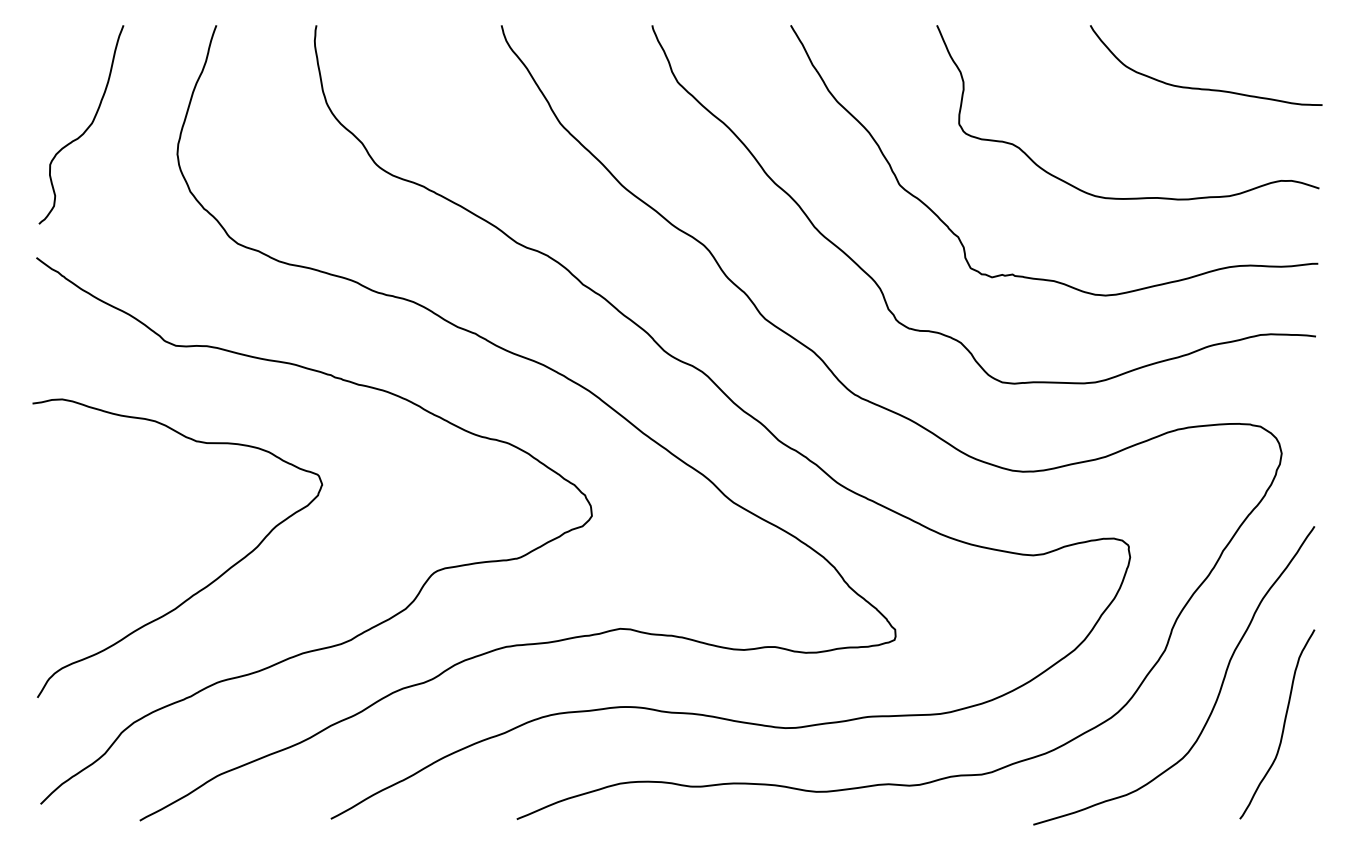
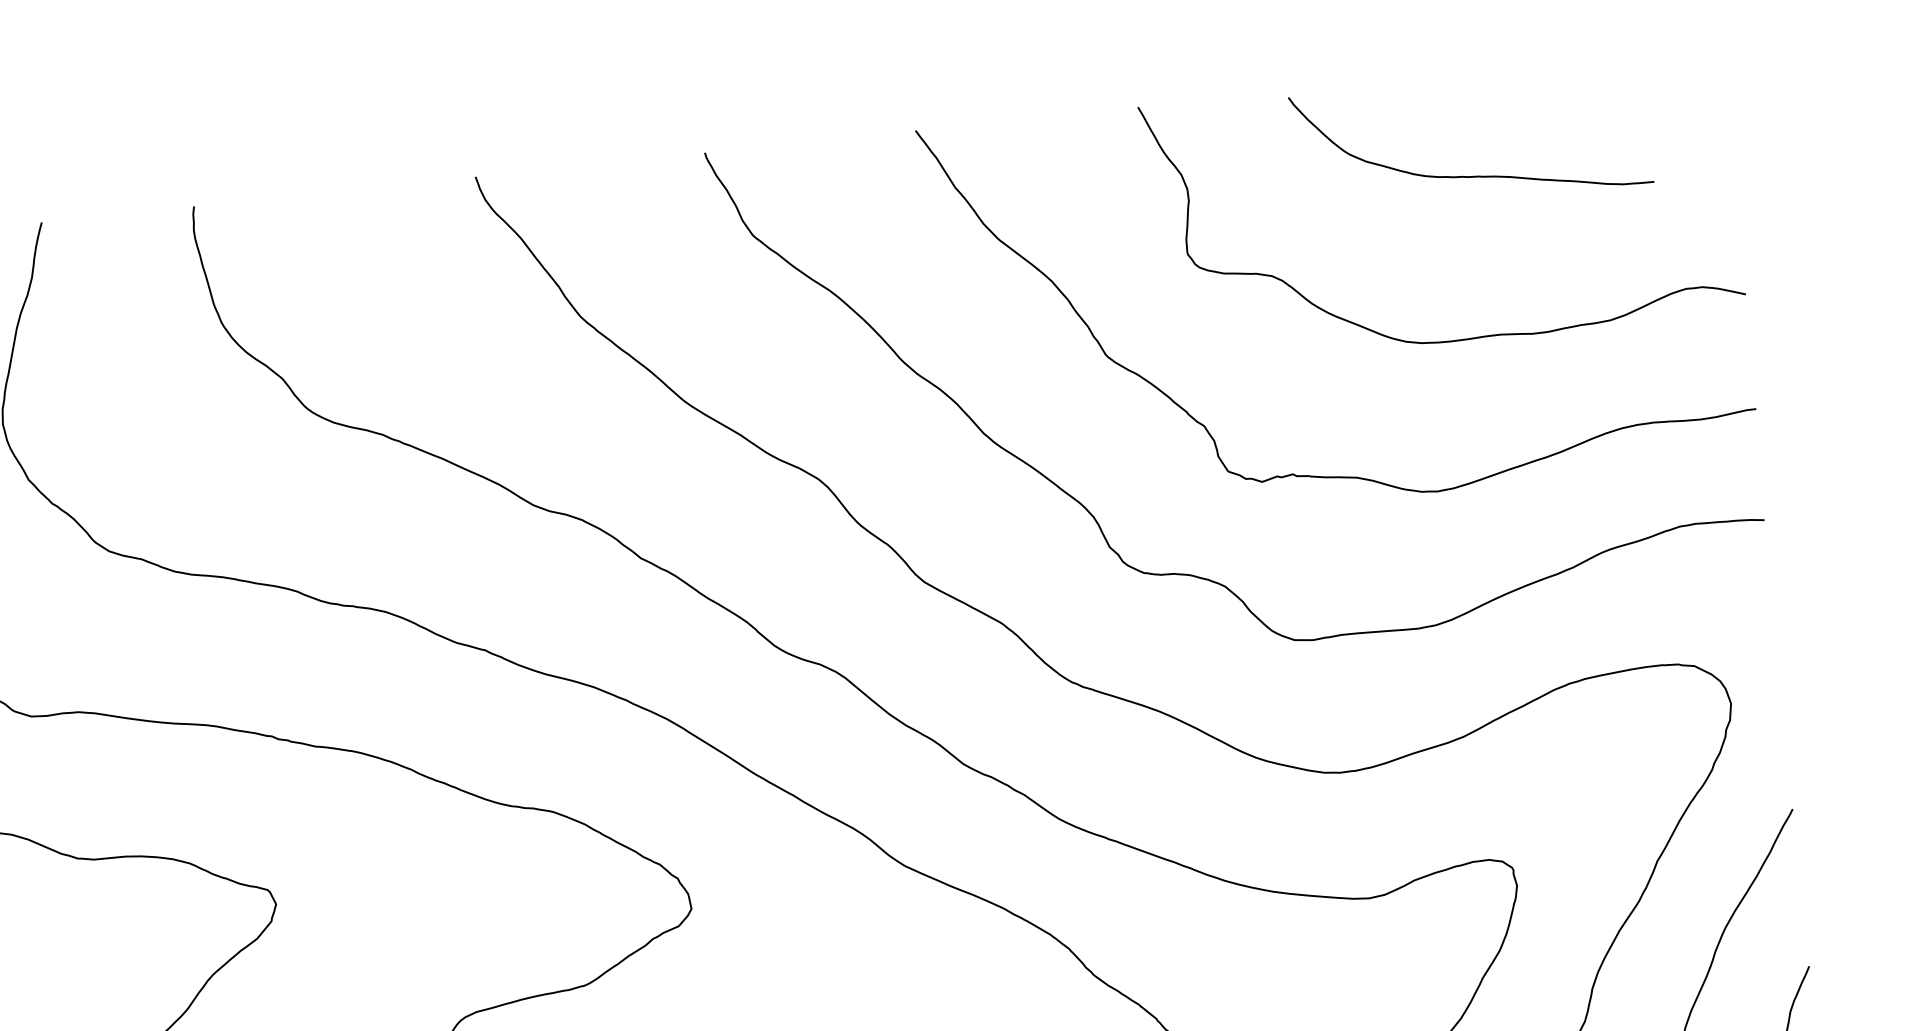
curve: (1206, 88) -> (1475, 175), moved

